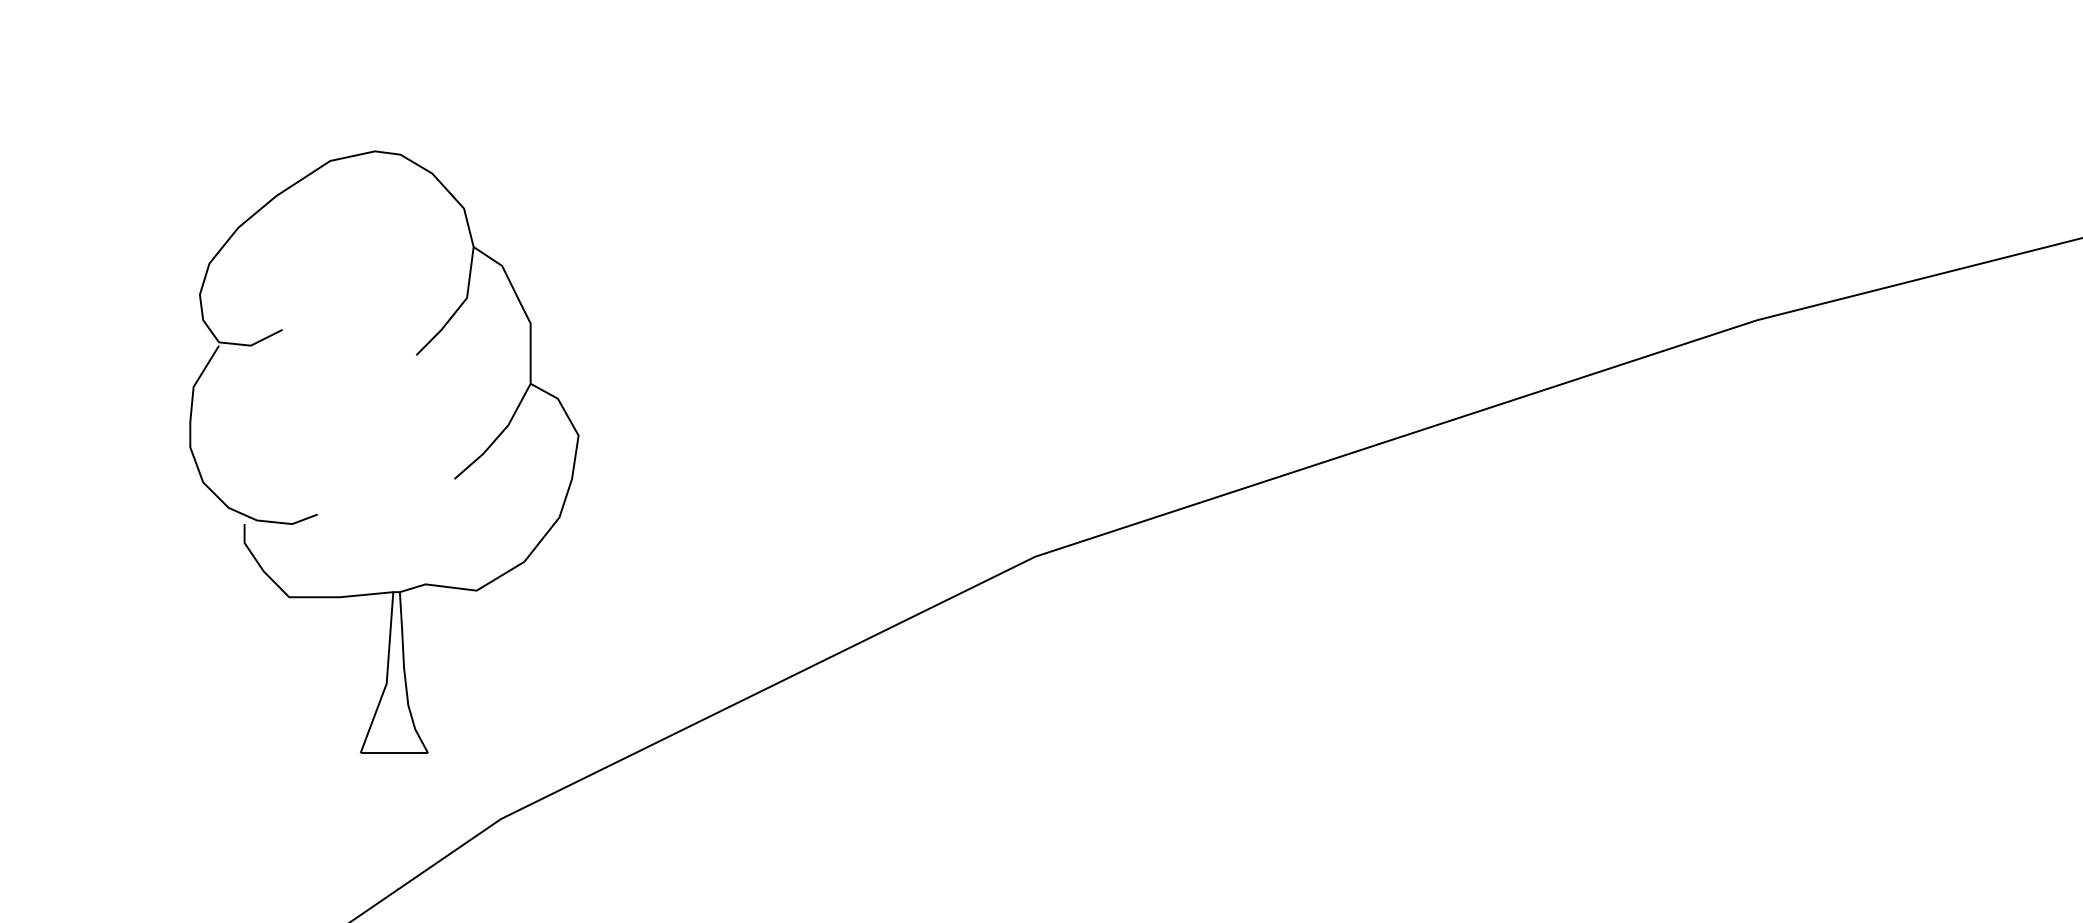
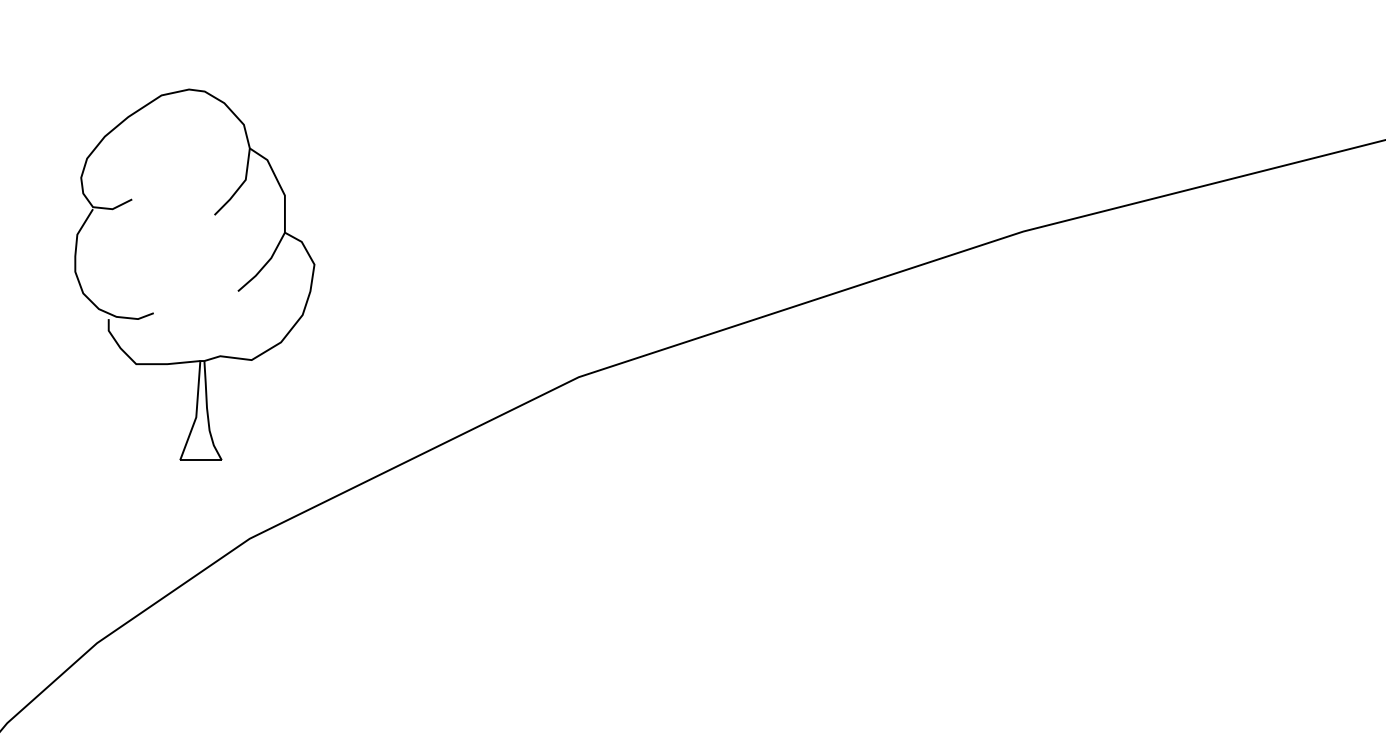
part: (453, 477) -> (237, 290), moved

